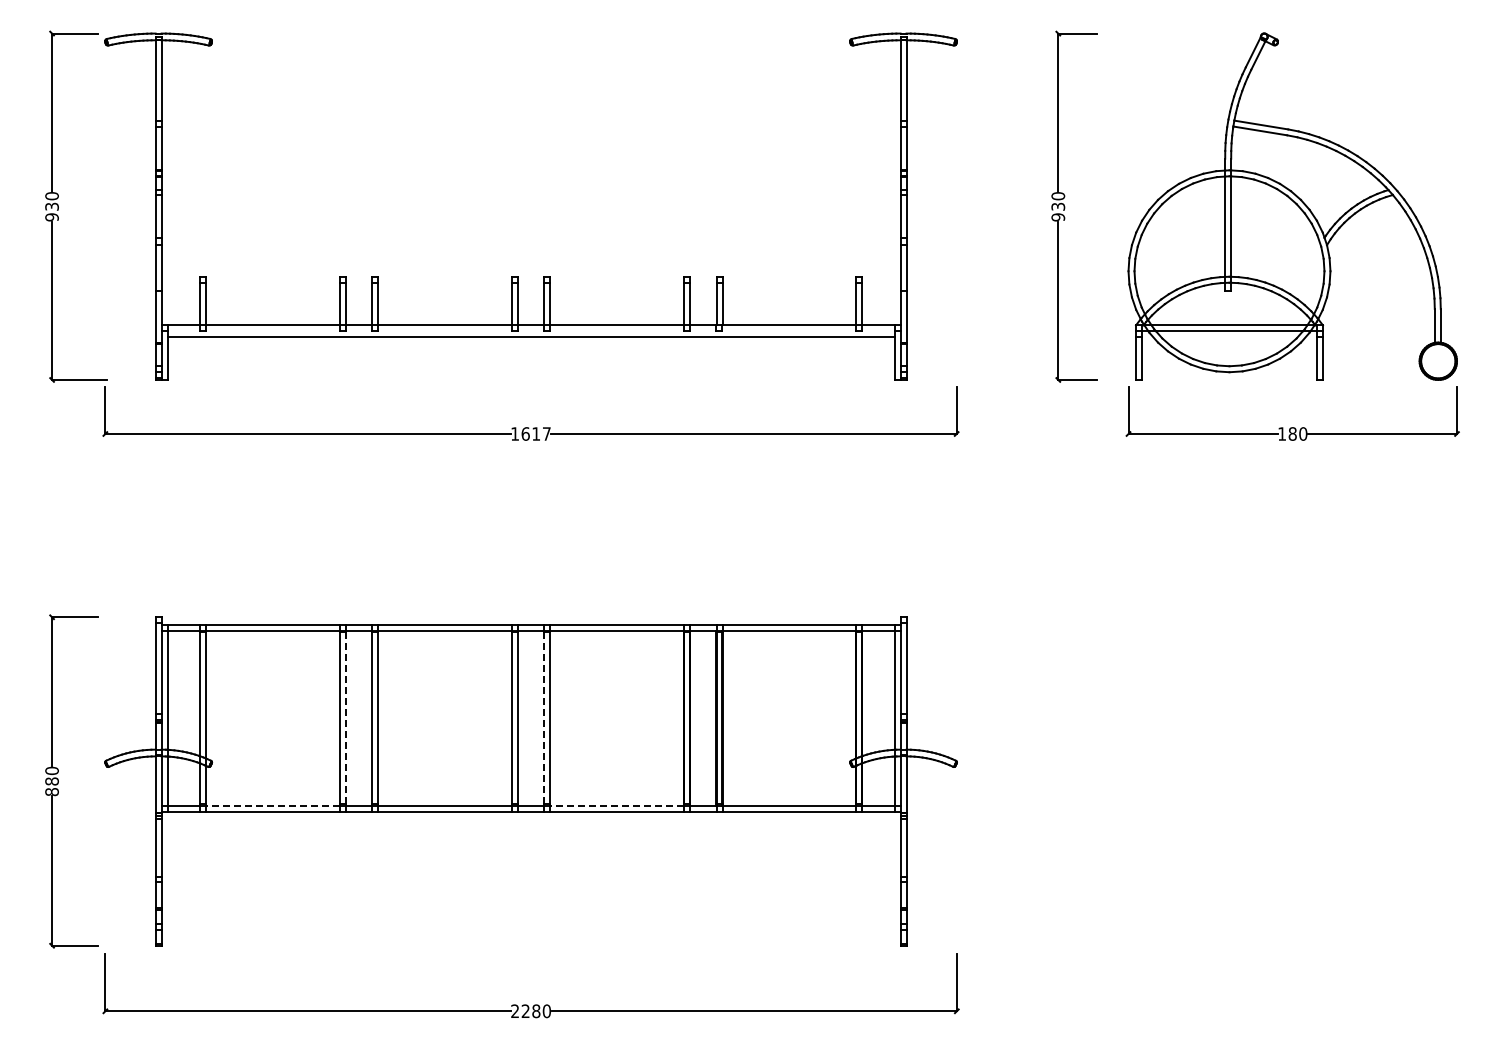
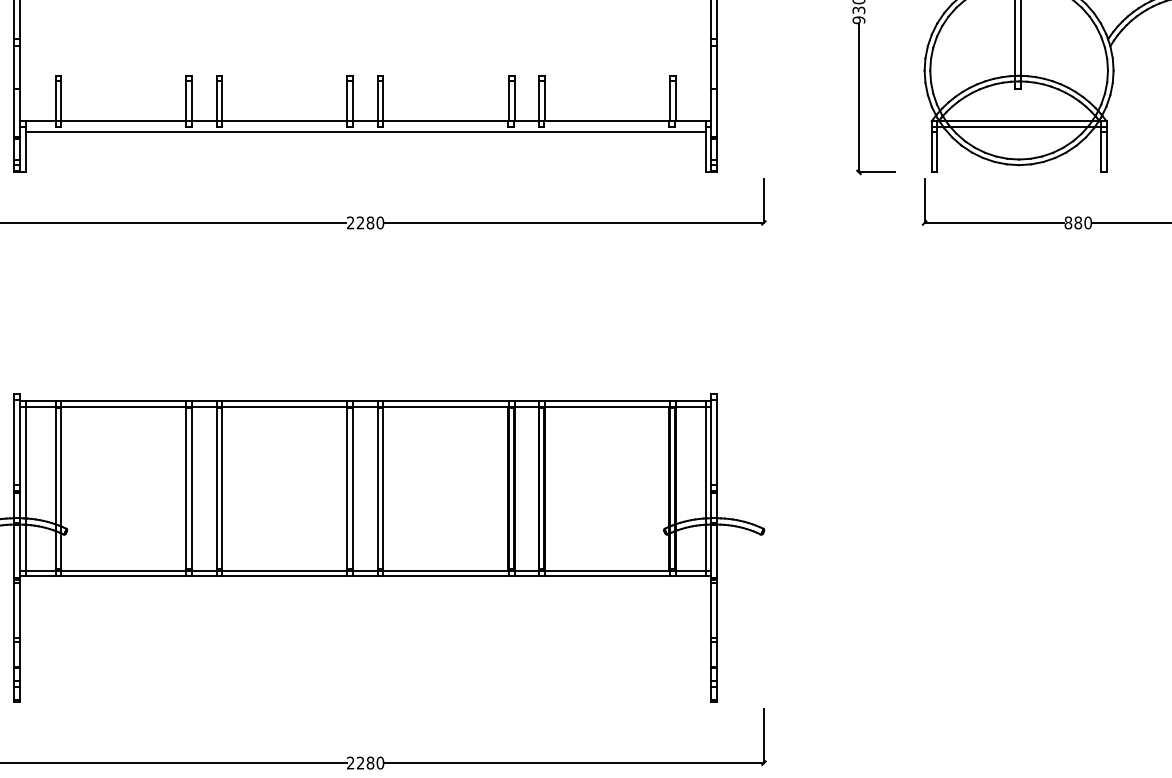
text: (530, 433) -> (365, 222), 1617 -> 2280
text: (1282, 433) -> (1068, 222), 180 -> 880
line: (345, 718) -> (191, 489), dashed -> solid
line: (543, 718) -> (377, 489), dashed -> solid
line: (272, 805) -> (123, 570), dashed -> solid
line: (616, 805) -> (445, 570), dashed -> solid

